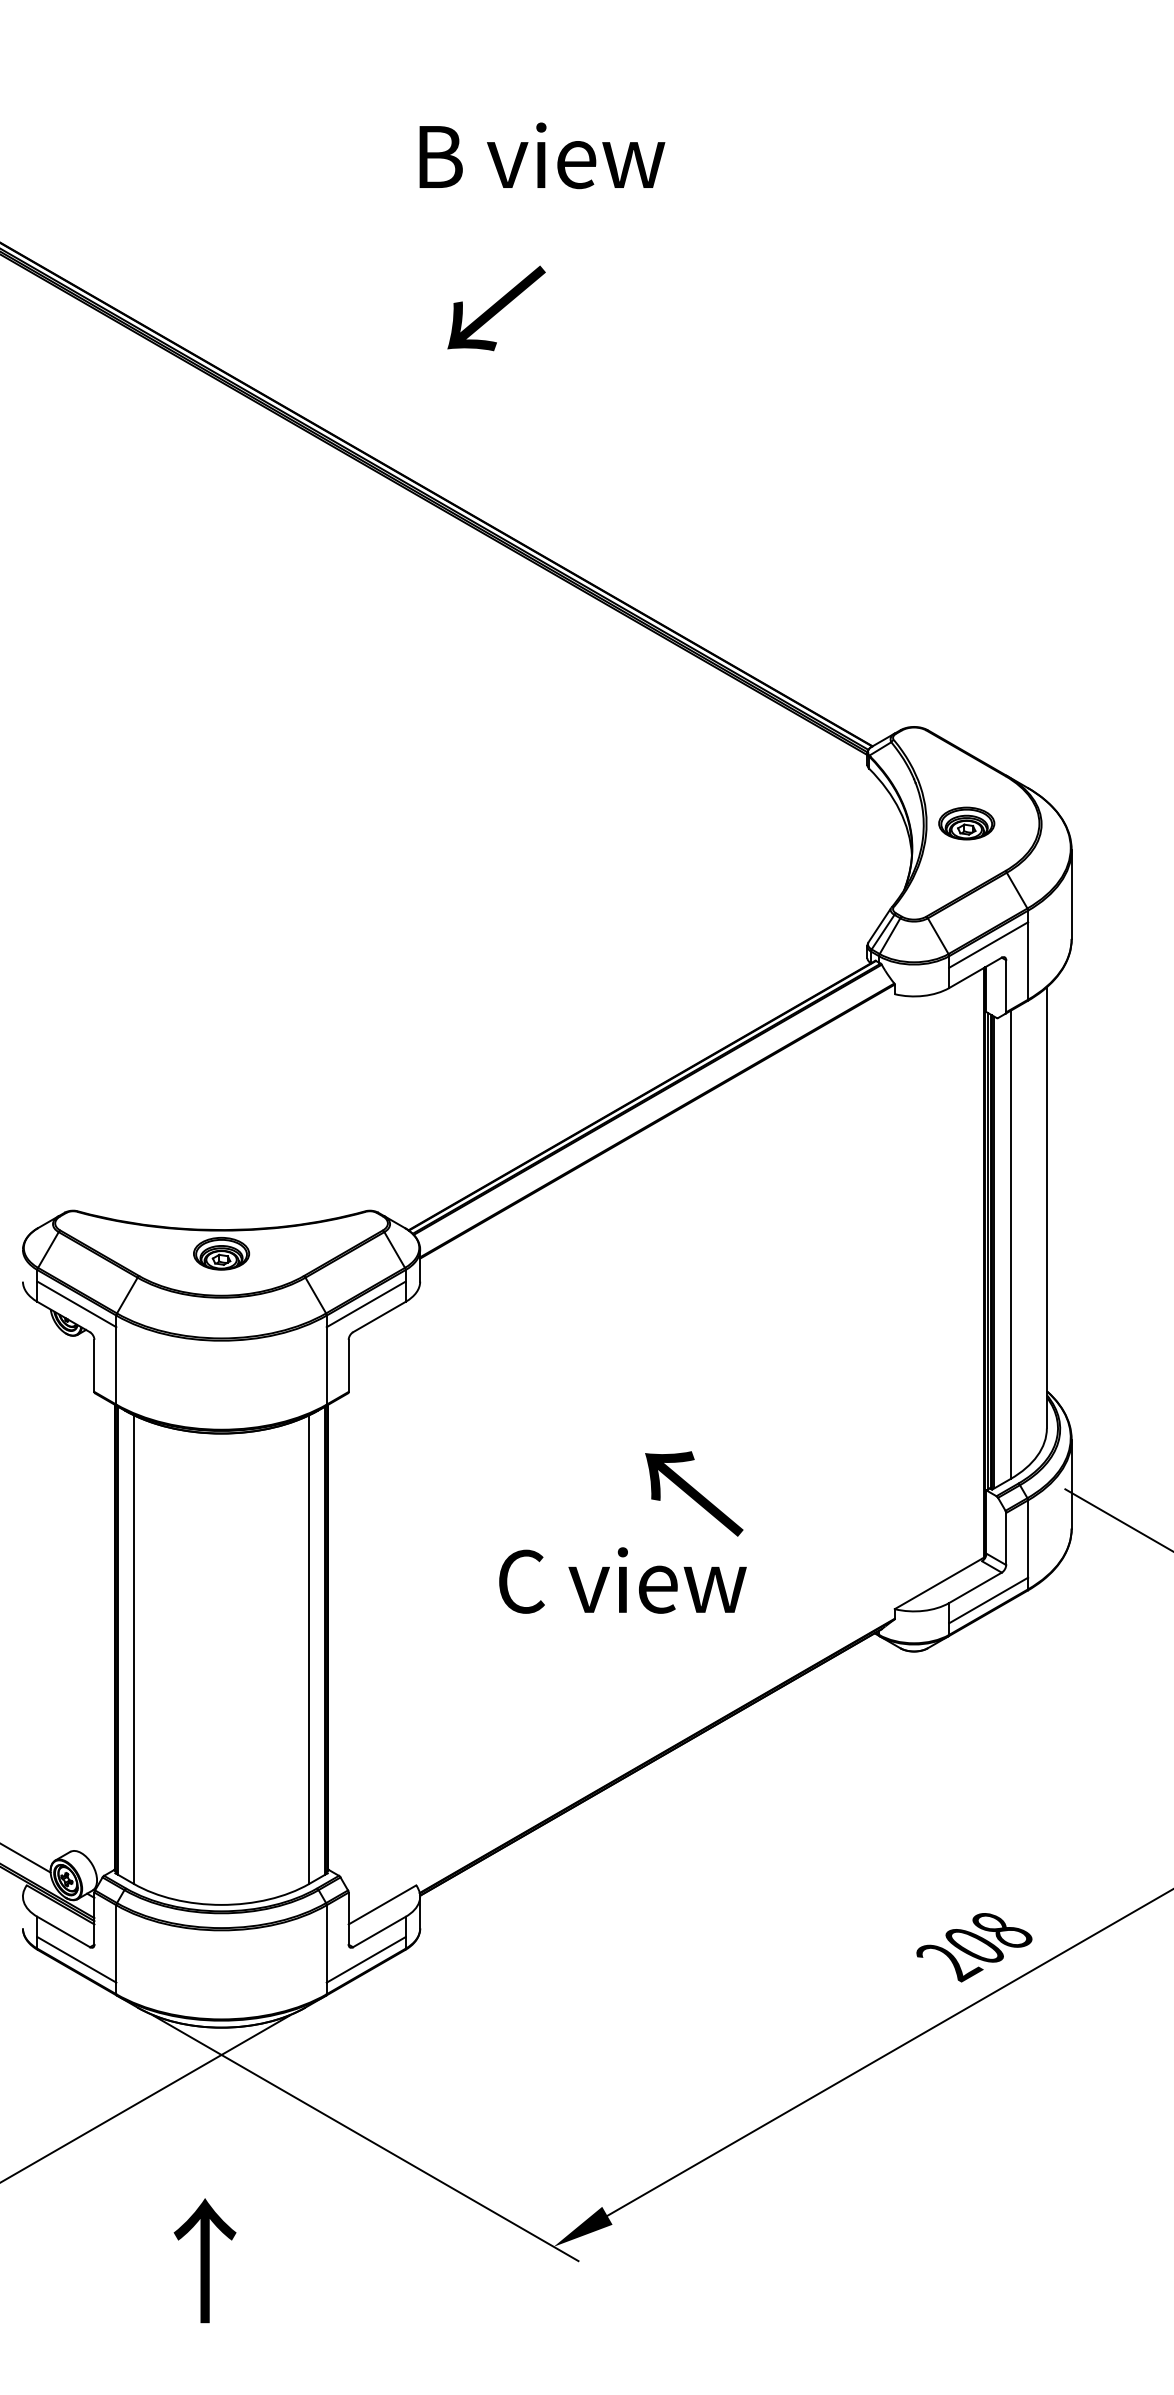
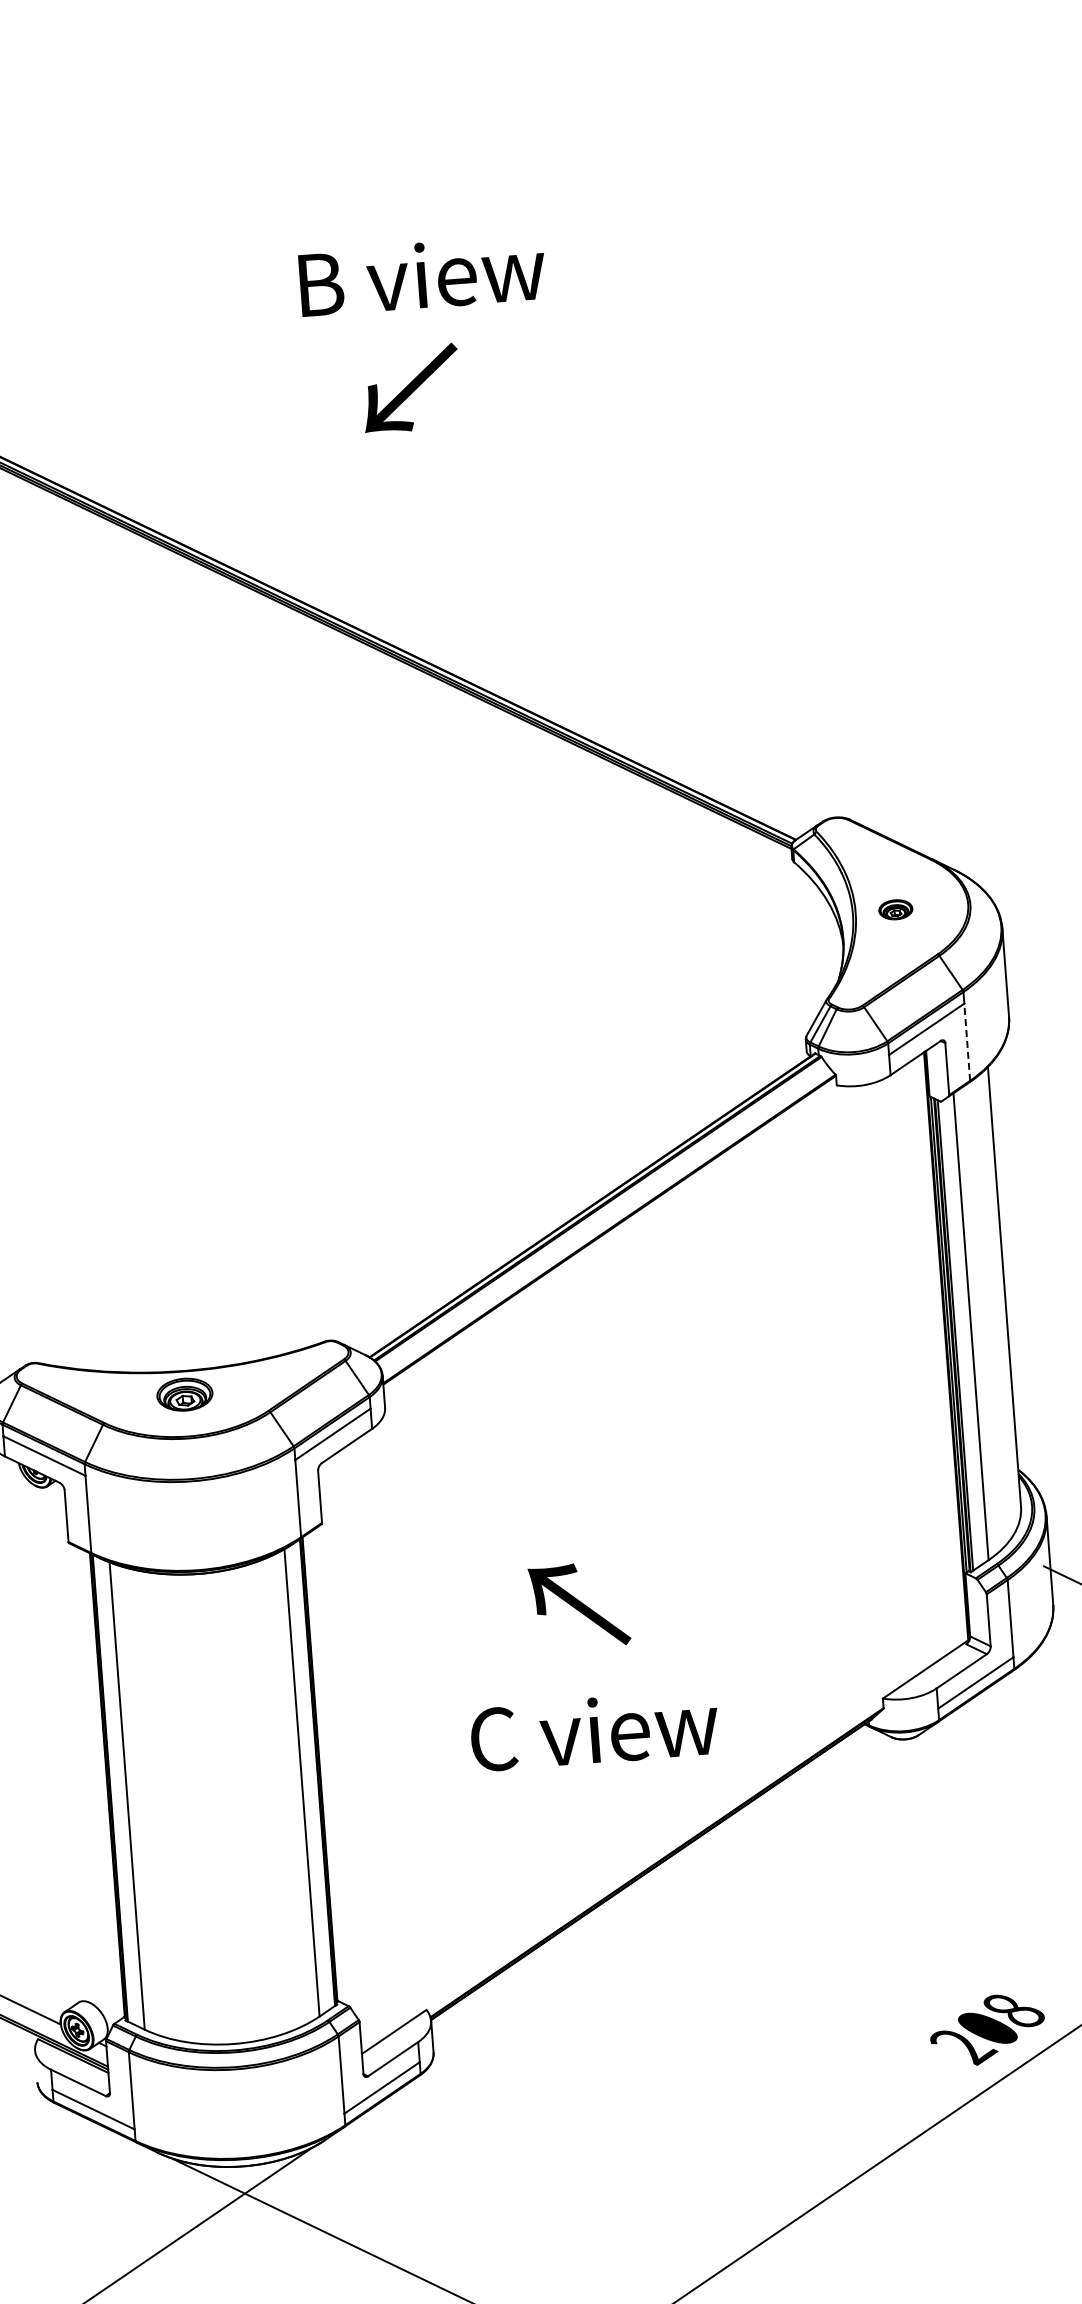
text: (496, 308) -> (411, 388), moved
part: (966, 823) -> (895, 909), size x0.6
line: (1028, 960) -> (967, 1041), solid -> dashed
text: (694, 1493) -> (579, 1605), moved
text: (622, 1580) -> (594, 1730), moved

